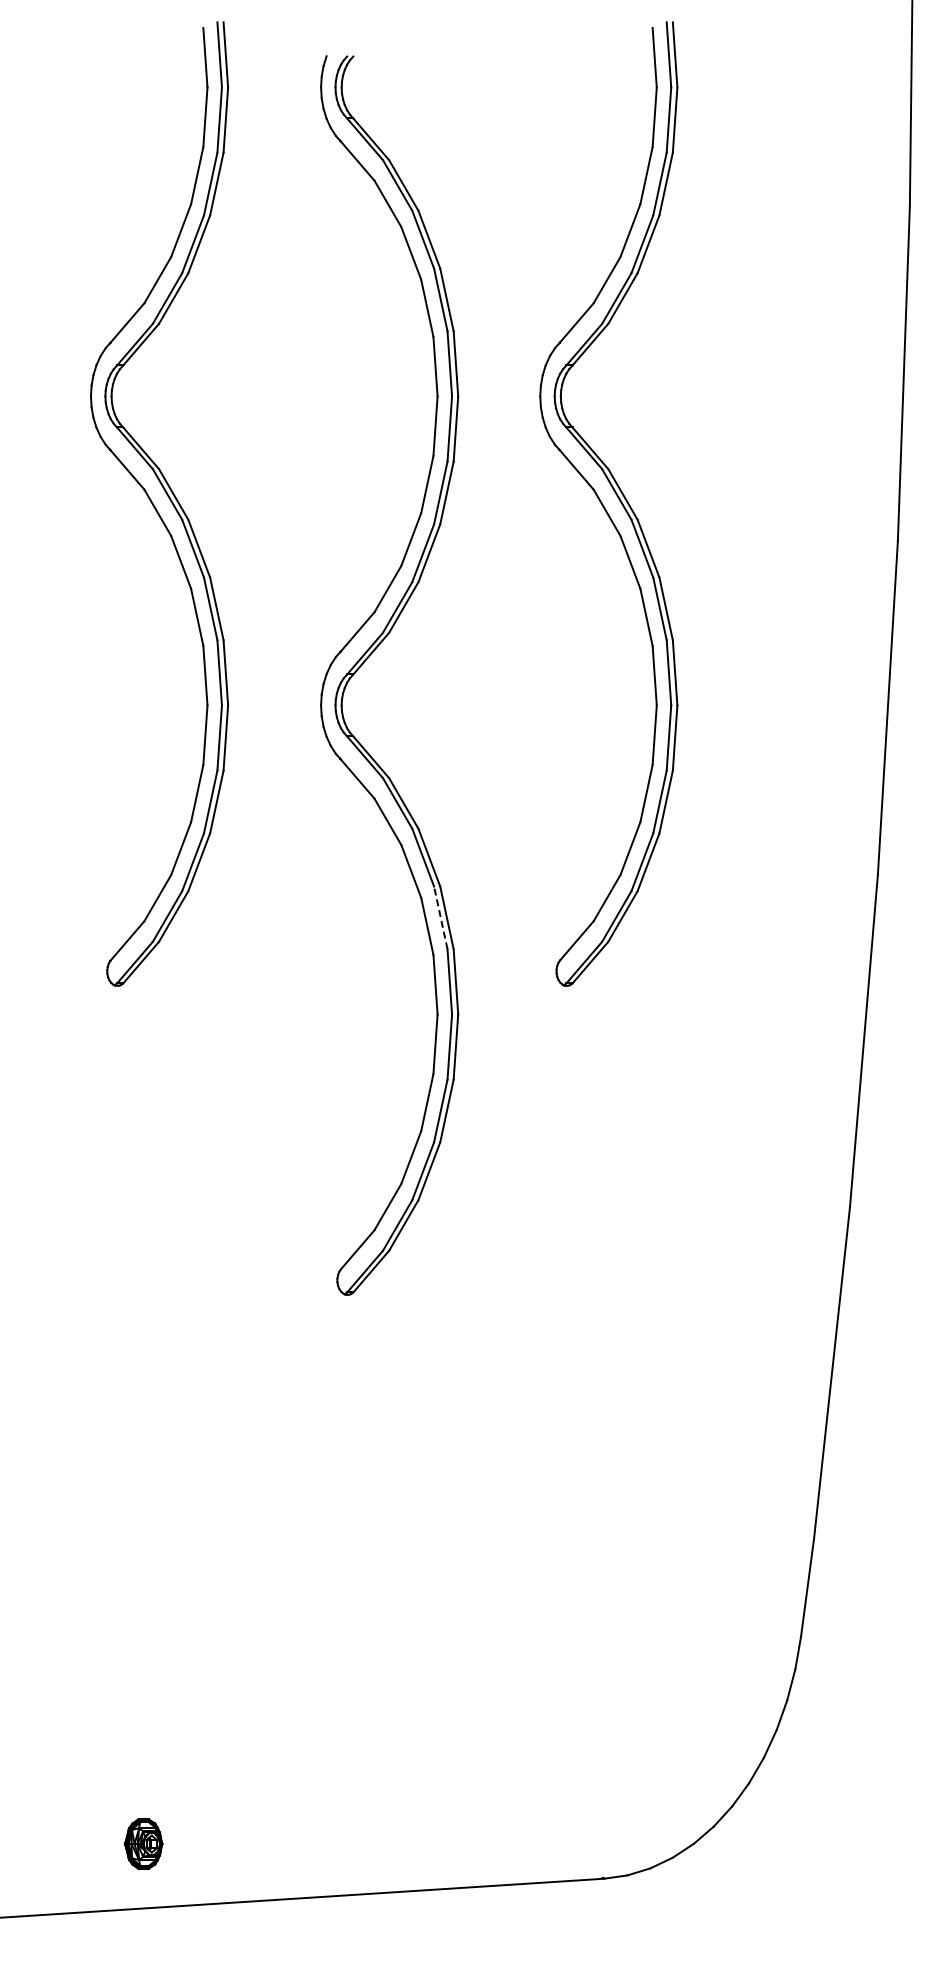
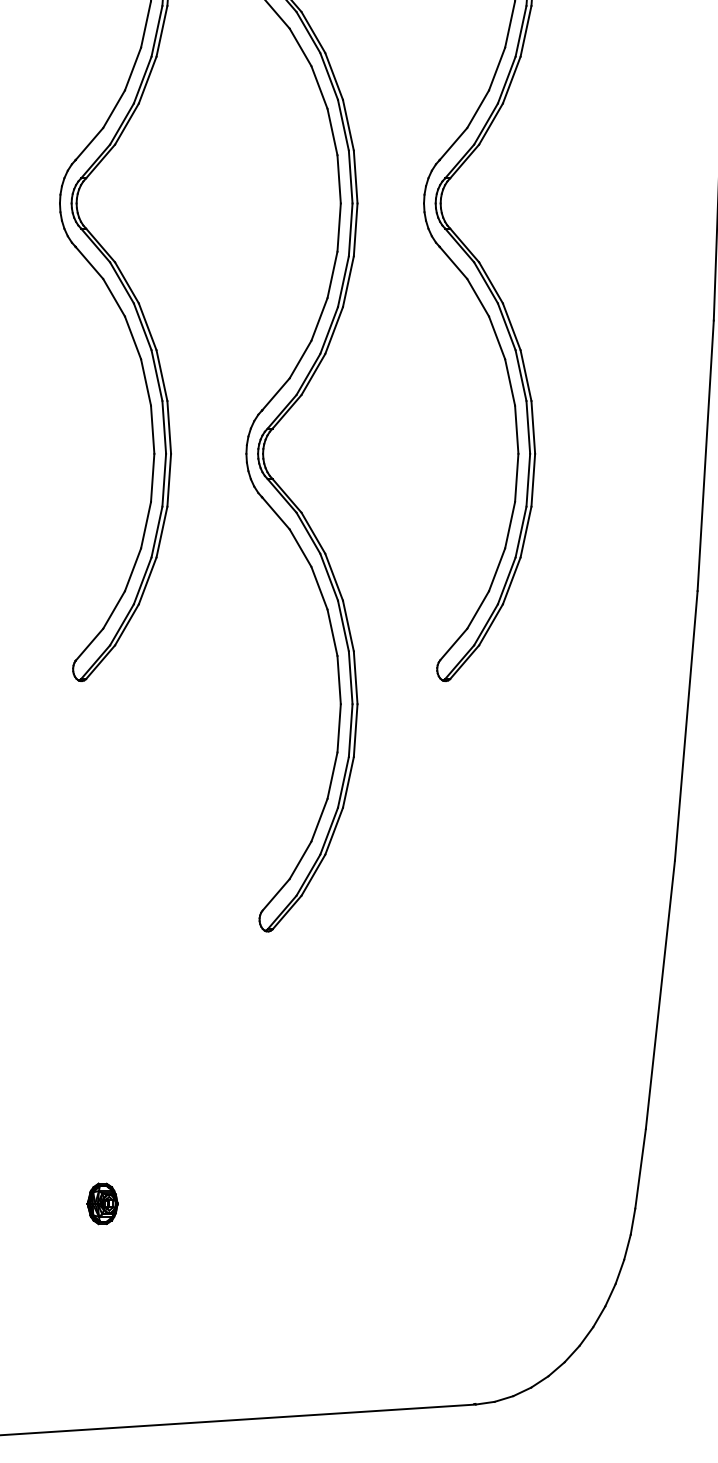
line: (440, 917) -> (343, 625), dashed -> solid
part: (143, 1843) -> (102, 1203), moved

